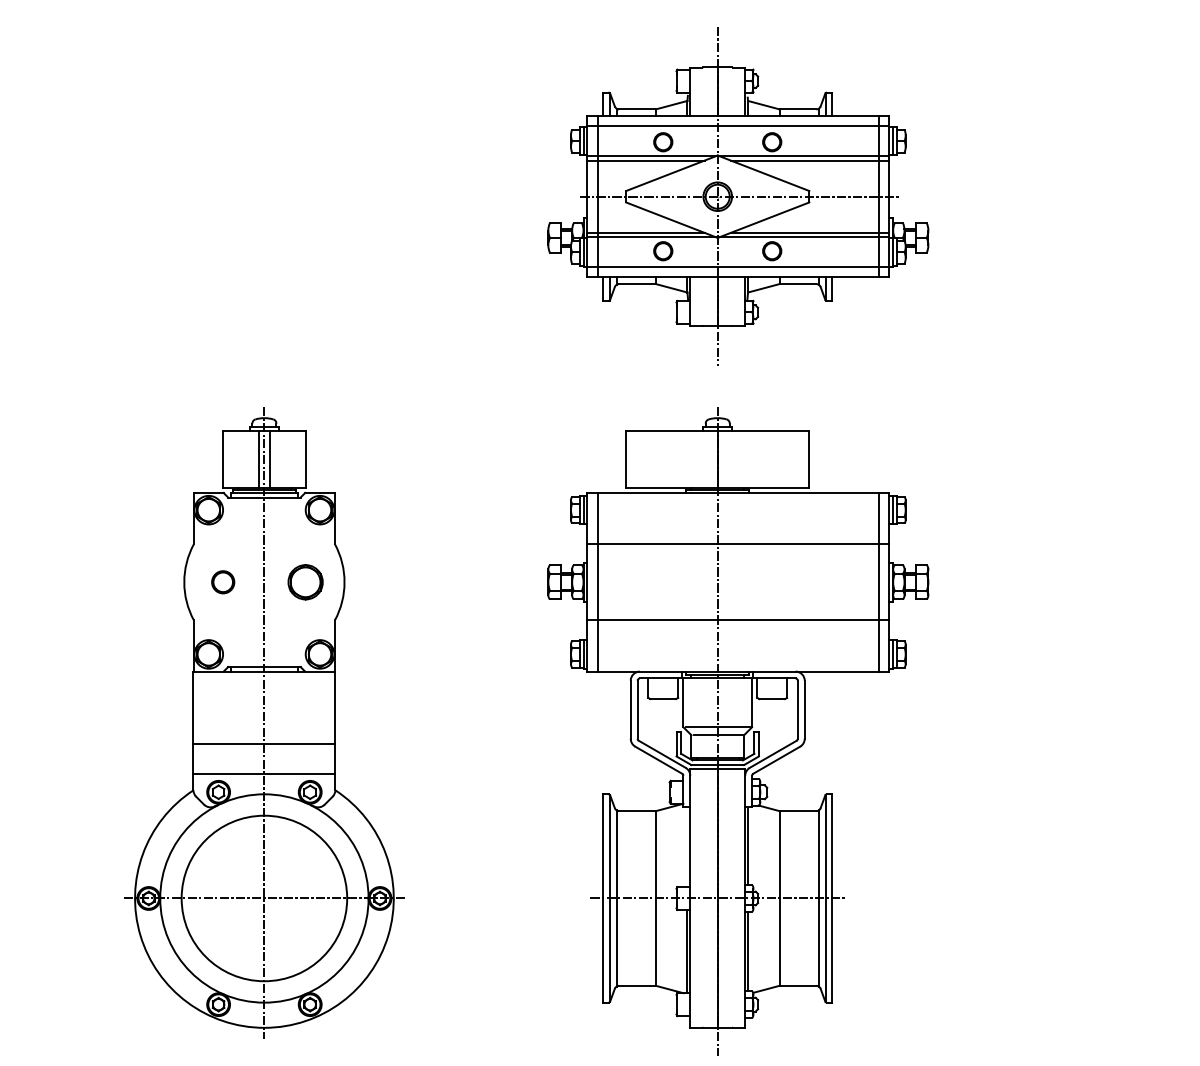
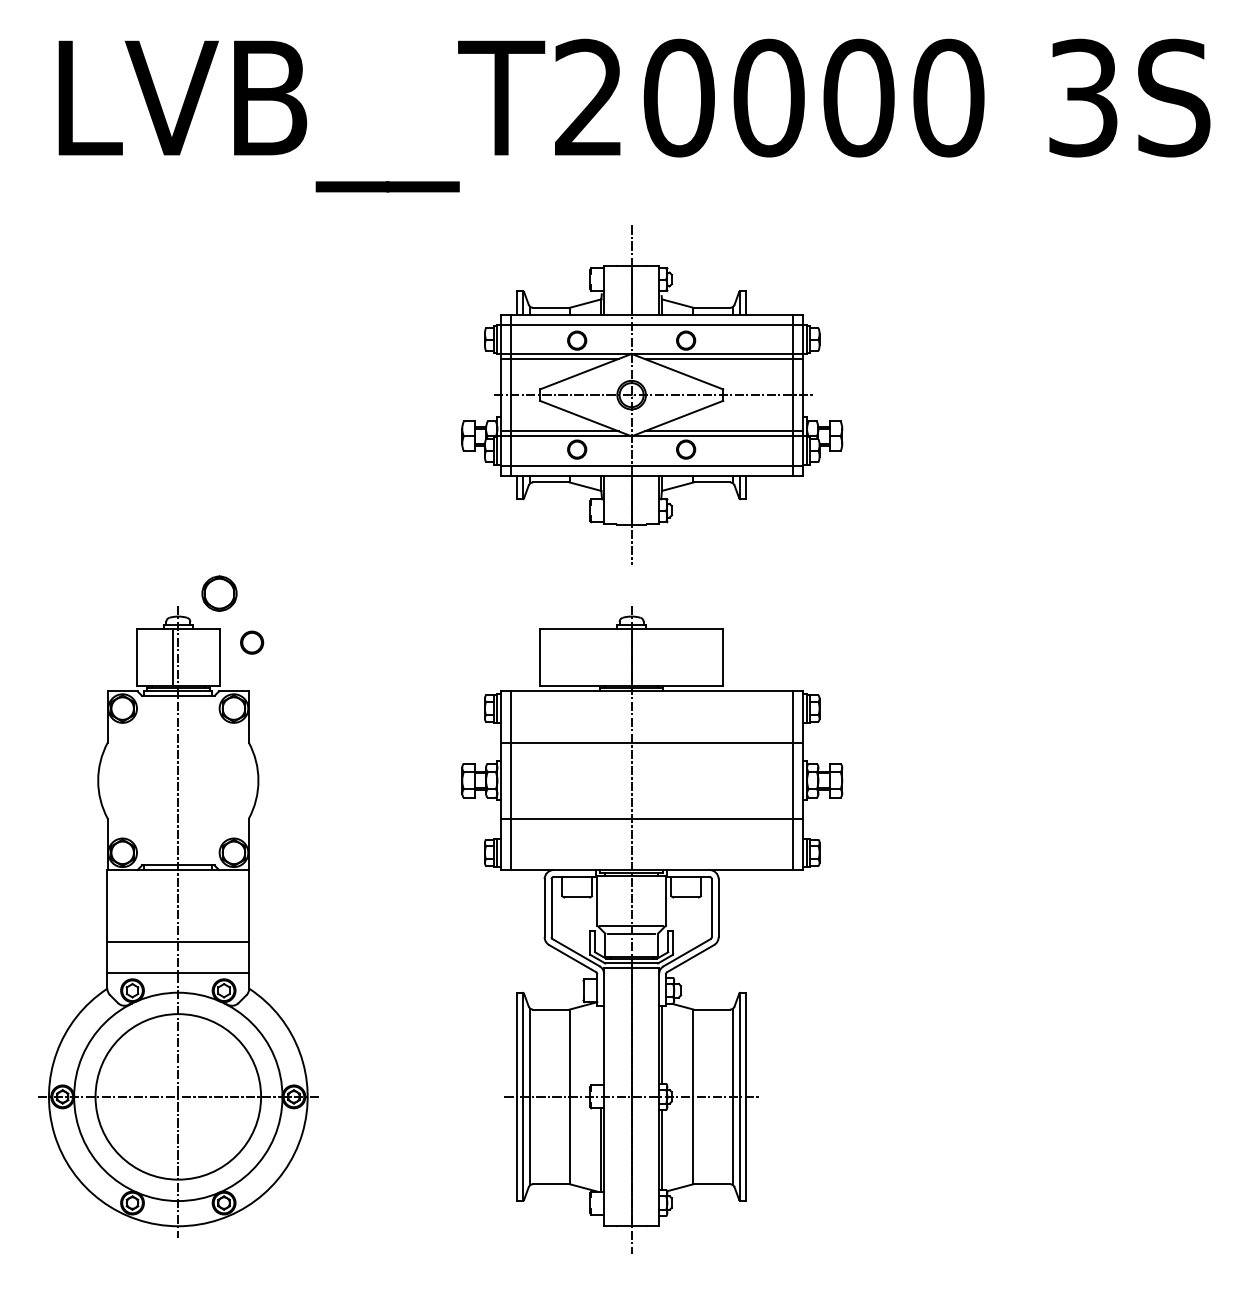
line: (270, 459) -> (184, 657), removed
part: (223, 582) -> (252, 642), moved
part: (305, 582) -> (219, 593), moved

